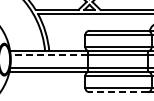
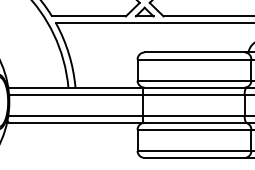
line: (49, 55) -> (75, 94), dashed -> solid
line: (118, 92) -> (194, 158), dashed -> solid

